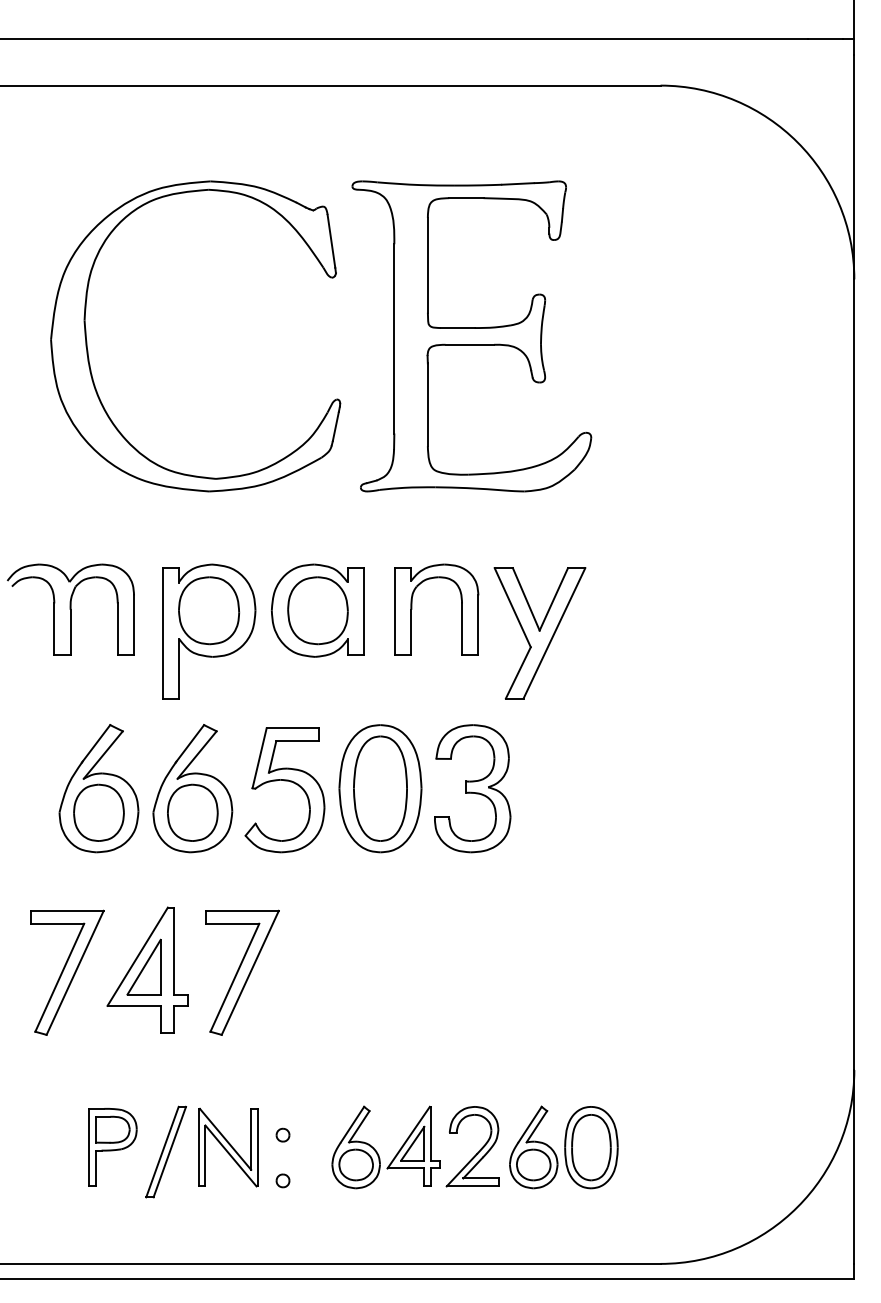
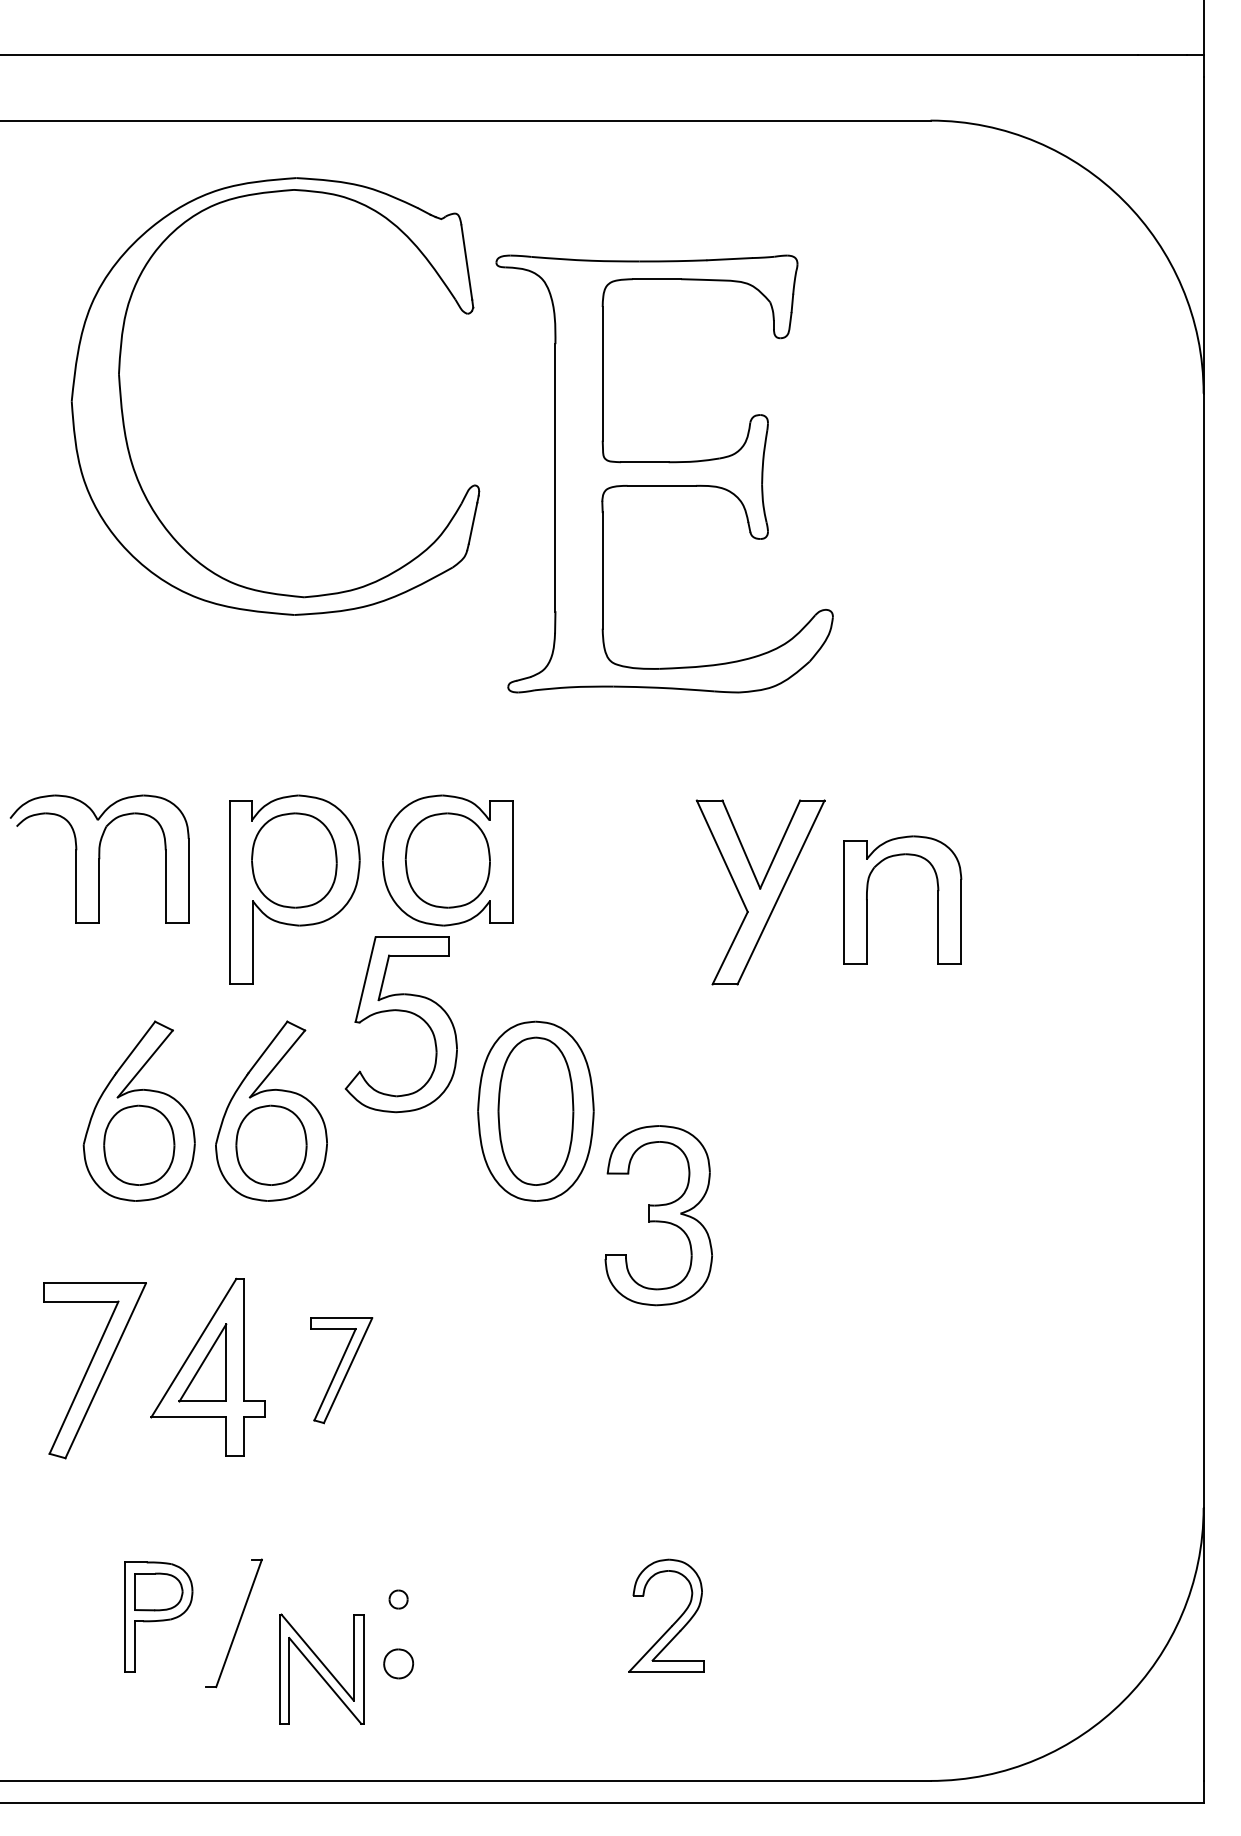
part: (88, 350) -> (124, 416), moved
part: (412, 609) -> (868, 899), moved
part: (284, 781) -> (400, 1012), moved
part: (472, 788) -> (658, 1215), moved
part: (242, 972) -> (341, 1370), size x0.6
part: (228, 1147) -> (321, 1669), moved
part: (563, 1147) -> (793, 1616), removed
line: (162, 1151) -> (228, 1622), removed
part: (377, 1151) -> (531, 1622), removed
part: (282, 1180) -> (397, 1663), size x1.6

